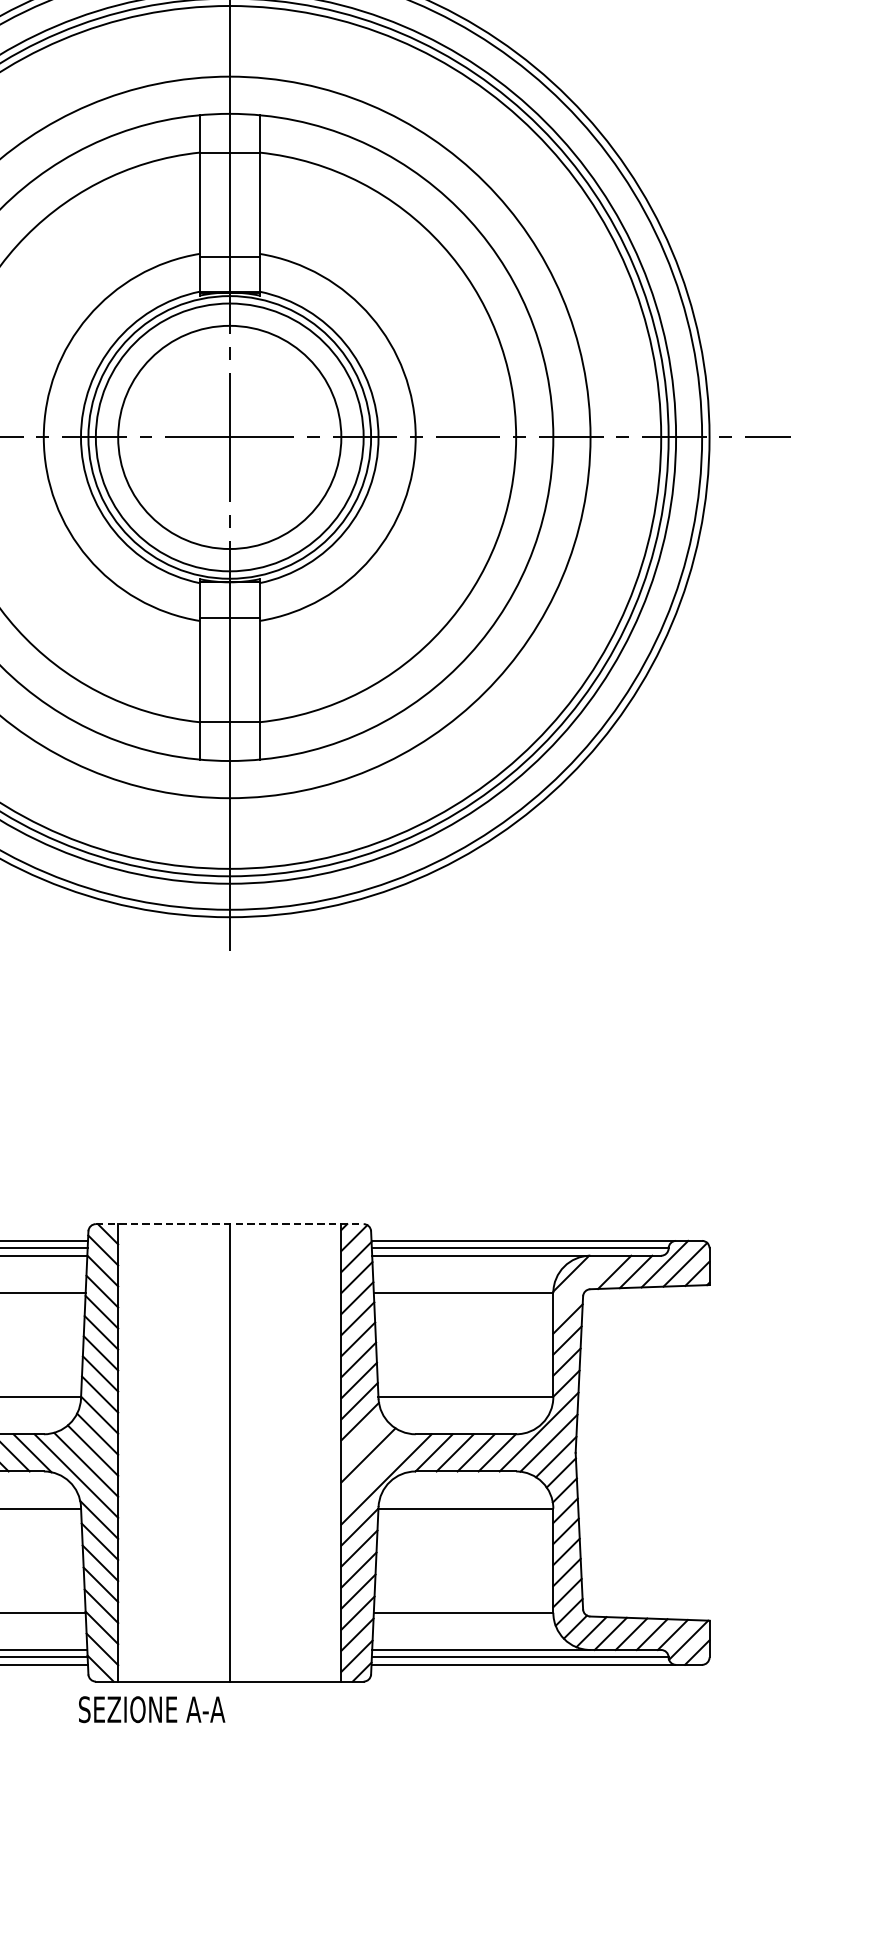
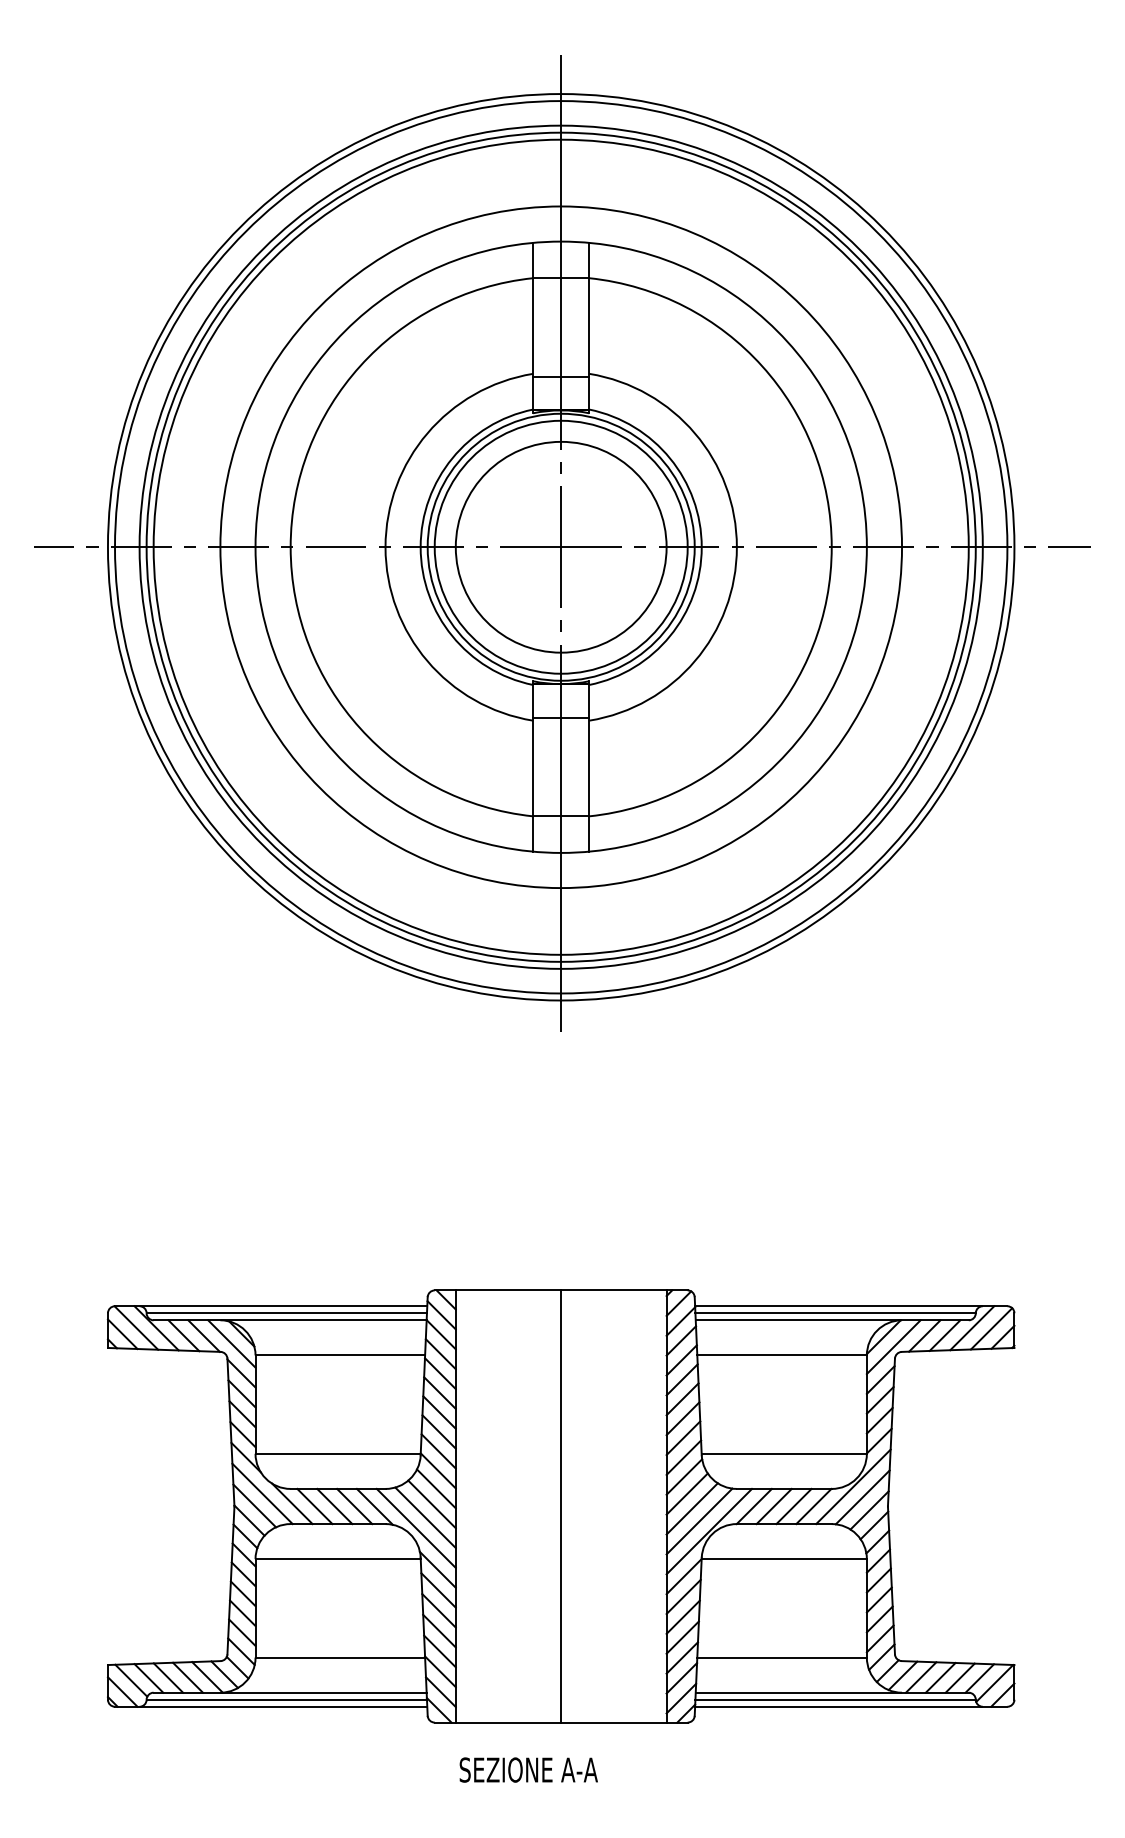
line: (230, 1224) -> (561, 1290), dashed -> solid
line: (581, 1284) -> (893, 1347), added
line: (362, 1439) -> (686, 1493), added
line: (376, 1468) -> (699, 1521), added
text: (151, 1709) -> (528, 1769), moved

